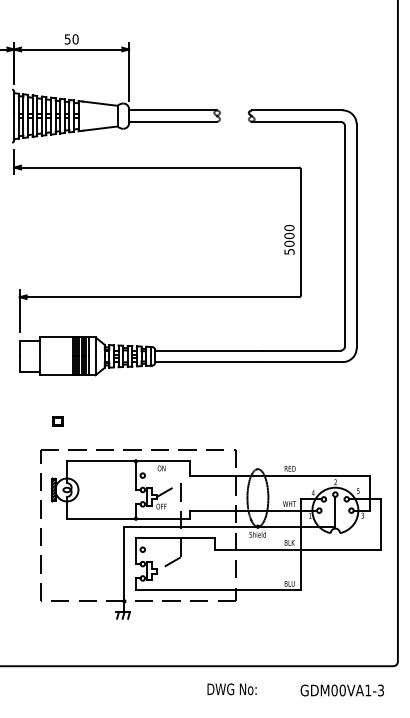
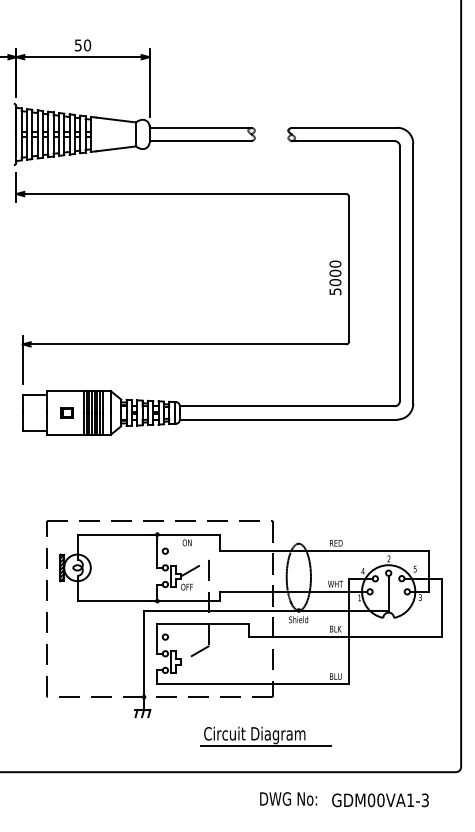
part: (57, 421) -> (66, 413), moved
part: (229, 635) -> (265, 736), added
text: (231, 689) -> (287, 799), moved
text: (341, 690) -> (379, 800), moved

